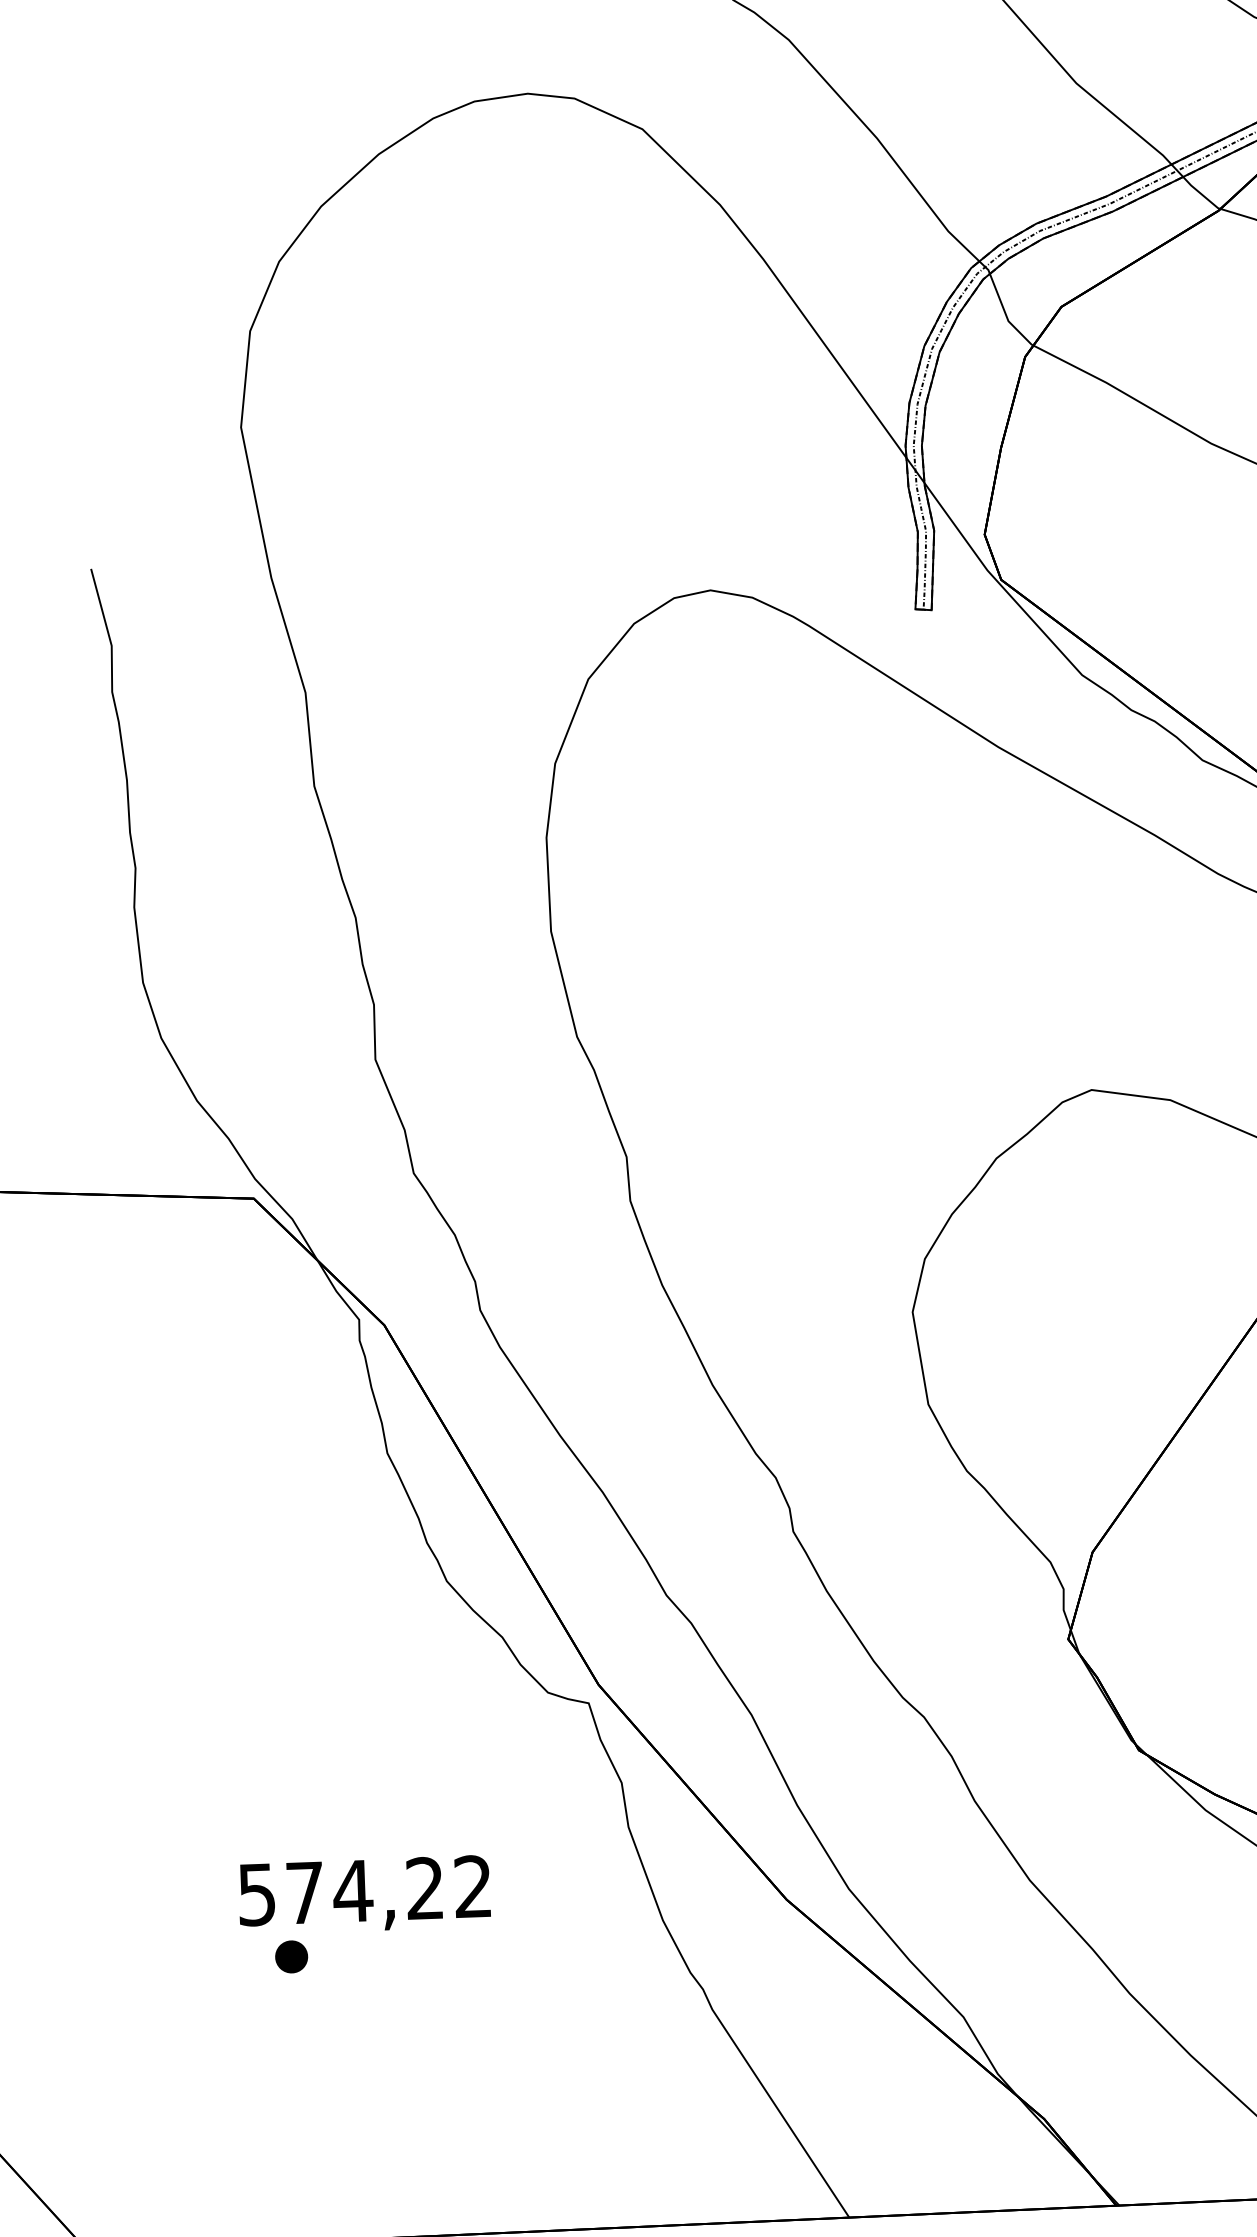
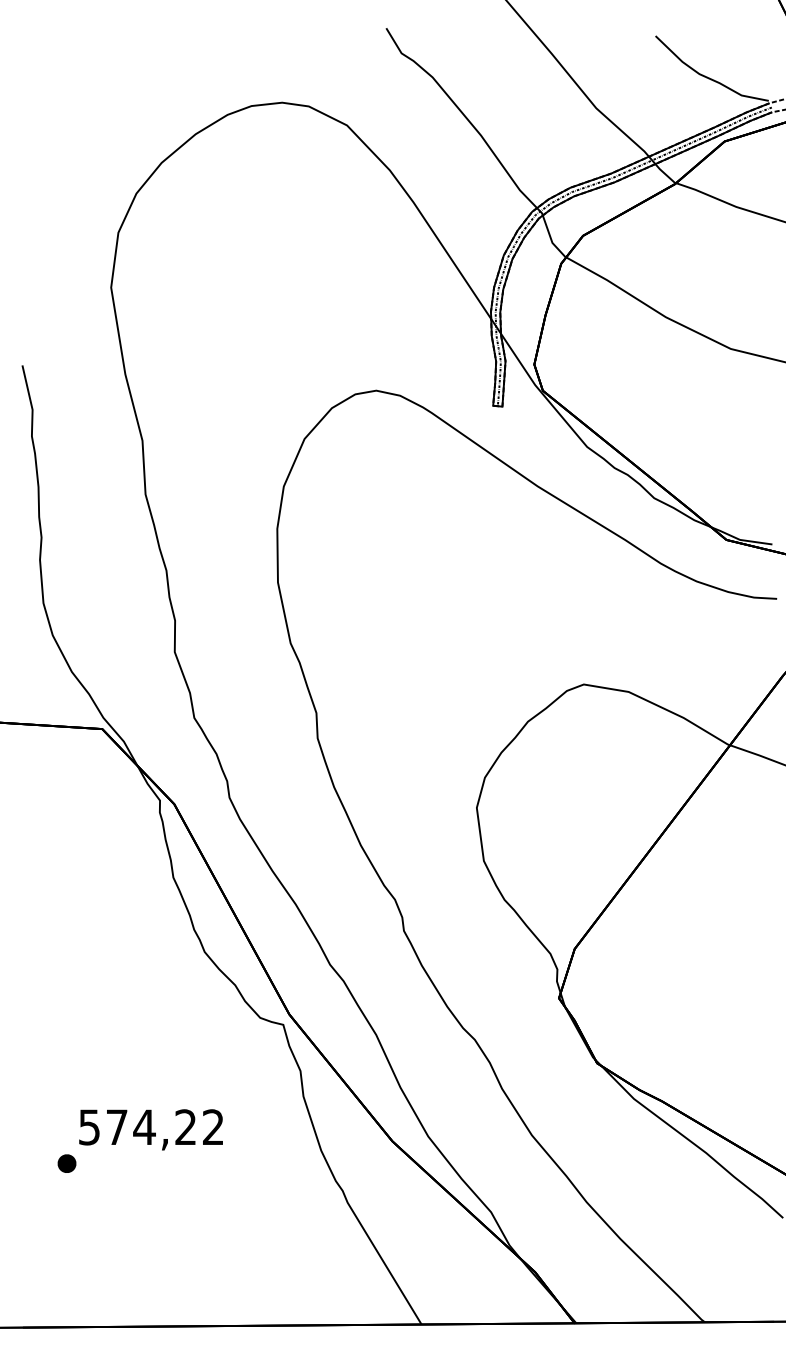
part: (290, 1956) -> (66, 1163), moved

